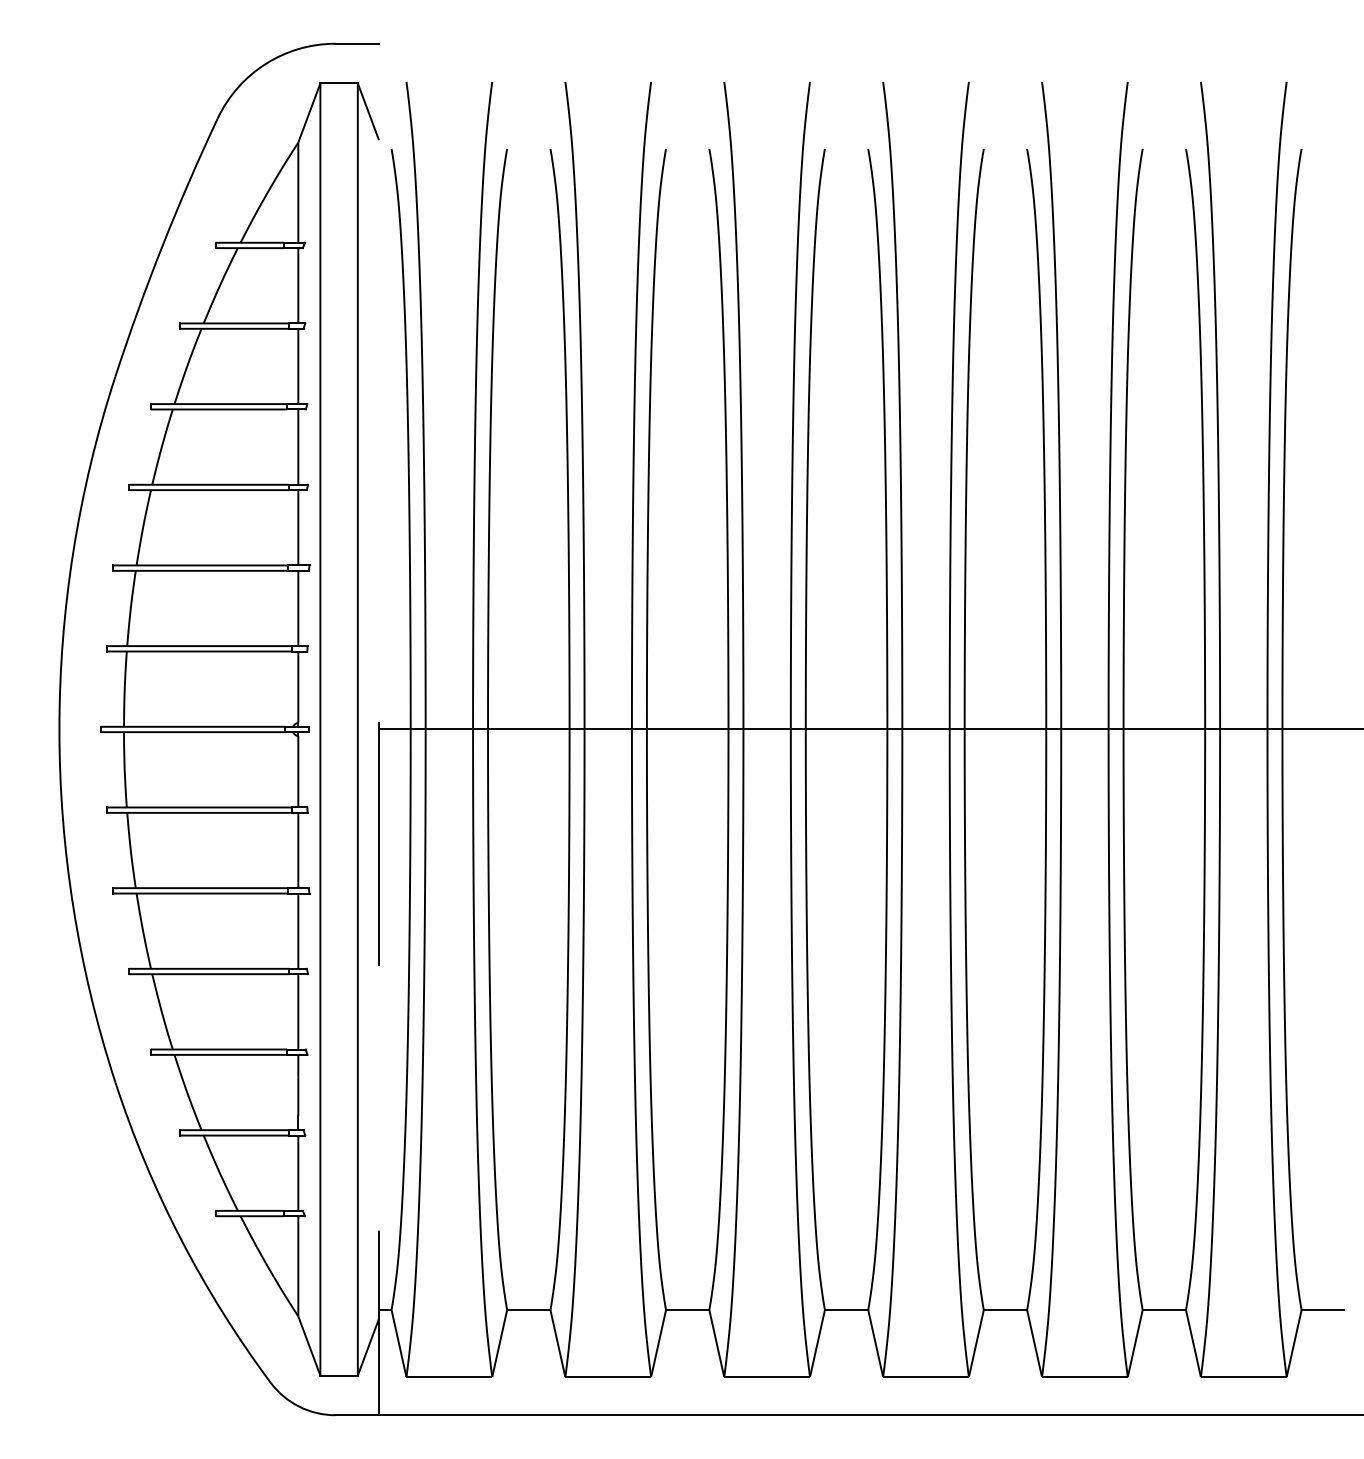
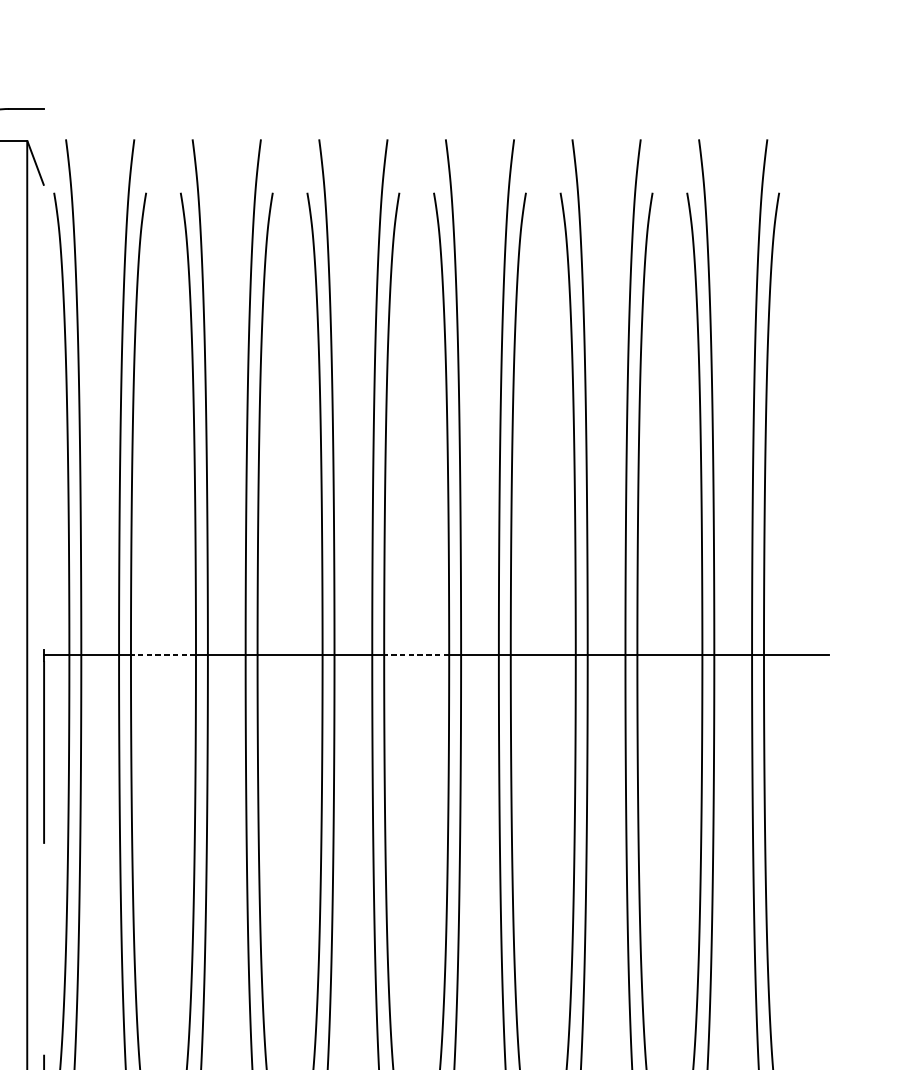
line: (528, 729) -> (163, 655), solid -> dashed
line: (846, 729) -> (416, 655), solid -> dashed

